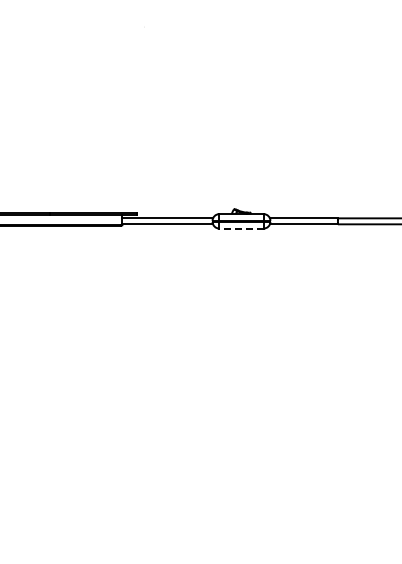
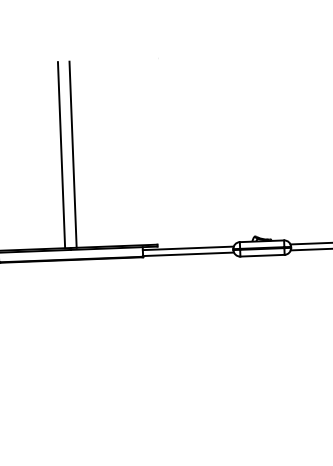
line: (44, 119) -> (61, 154), added
line: (55, 119) -> (72, 154), added
line: (241, 228) -> (262, 255), dashed -> solid

